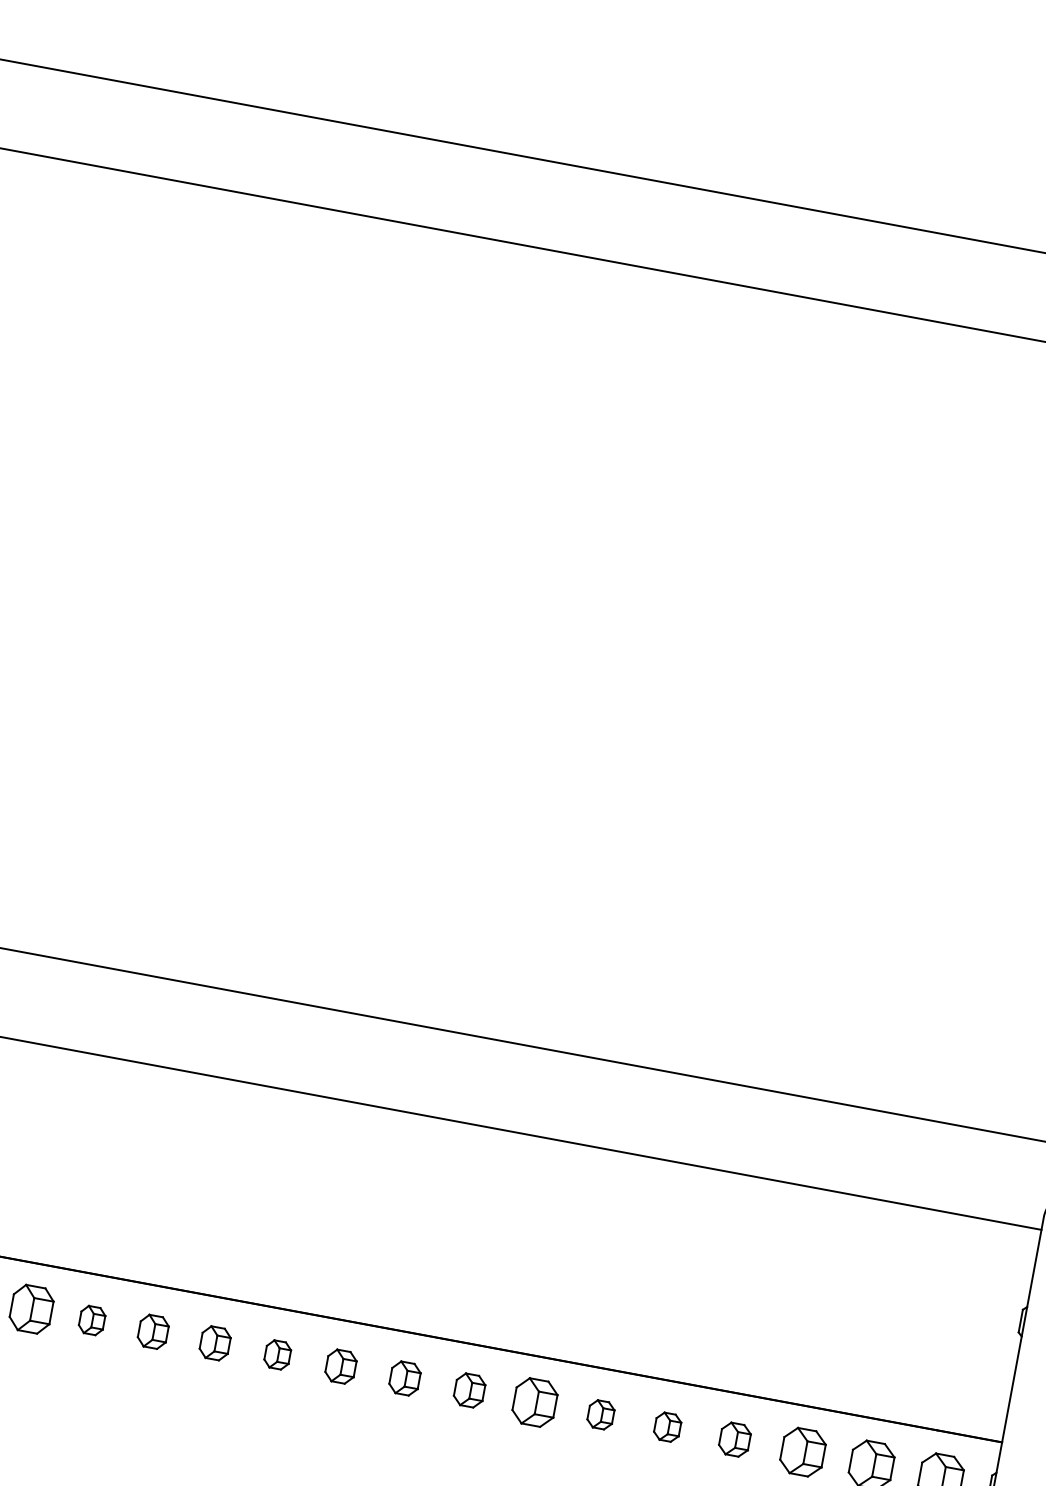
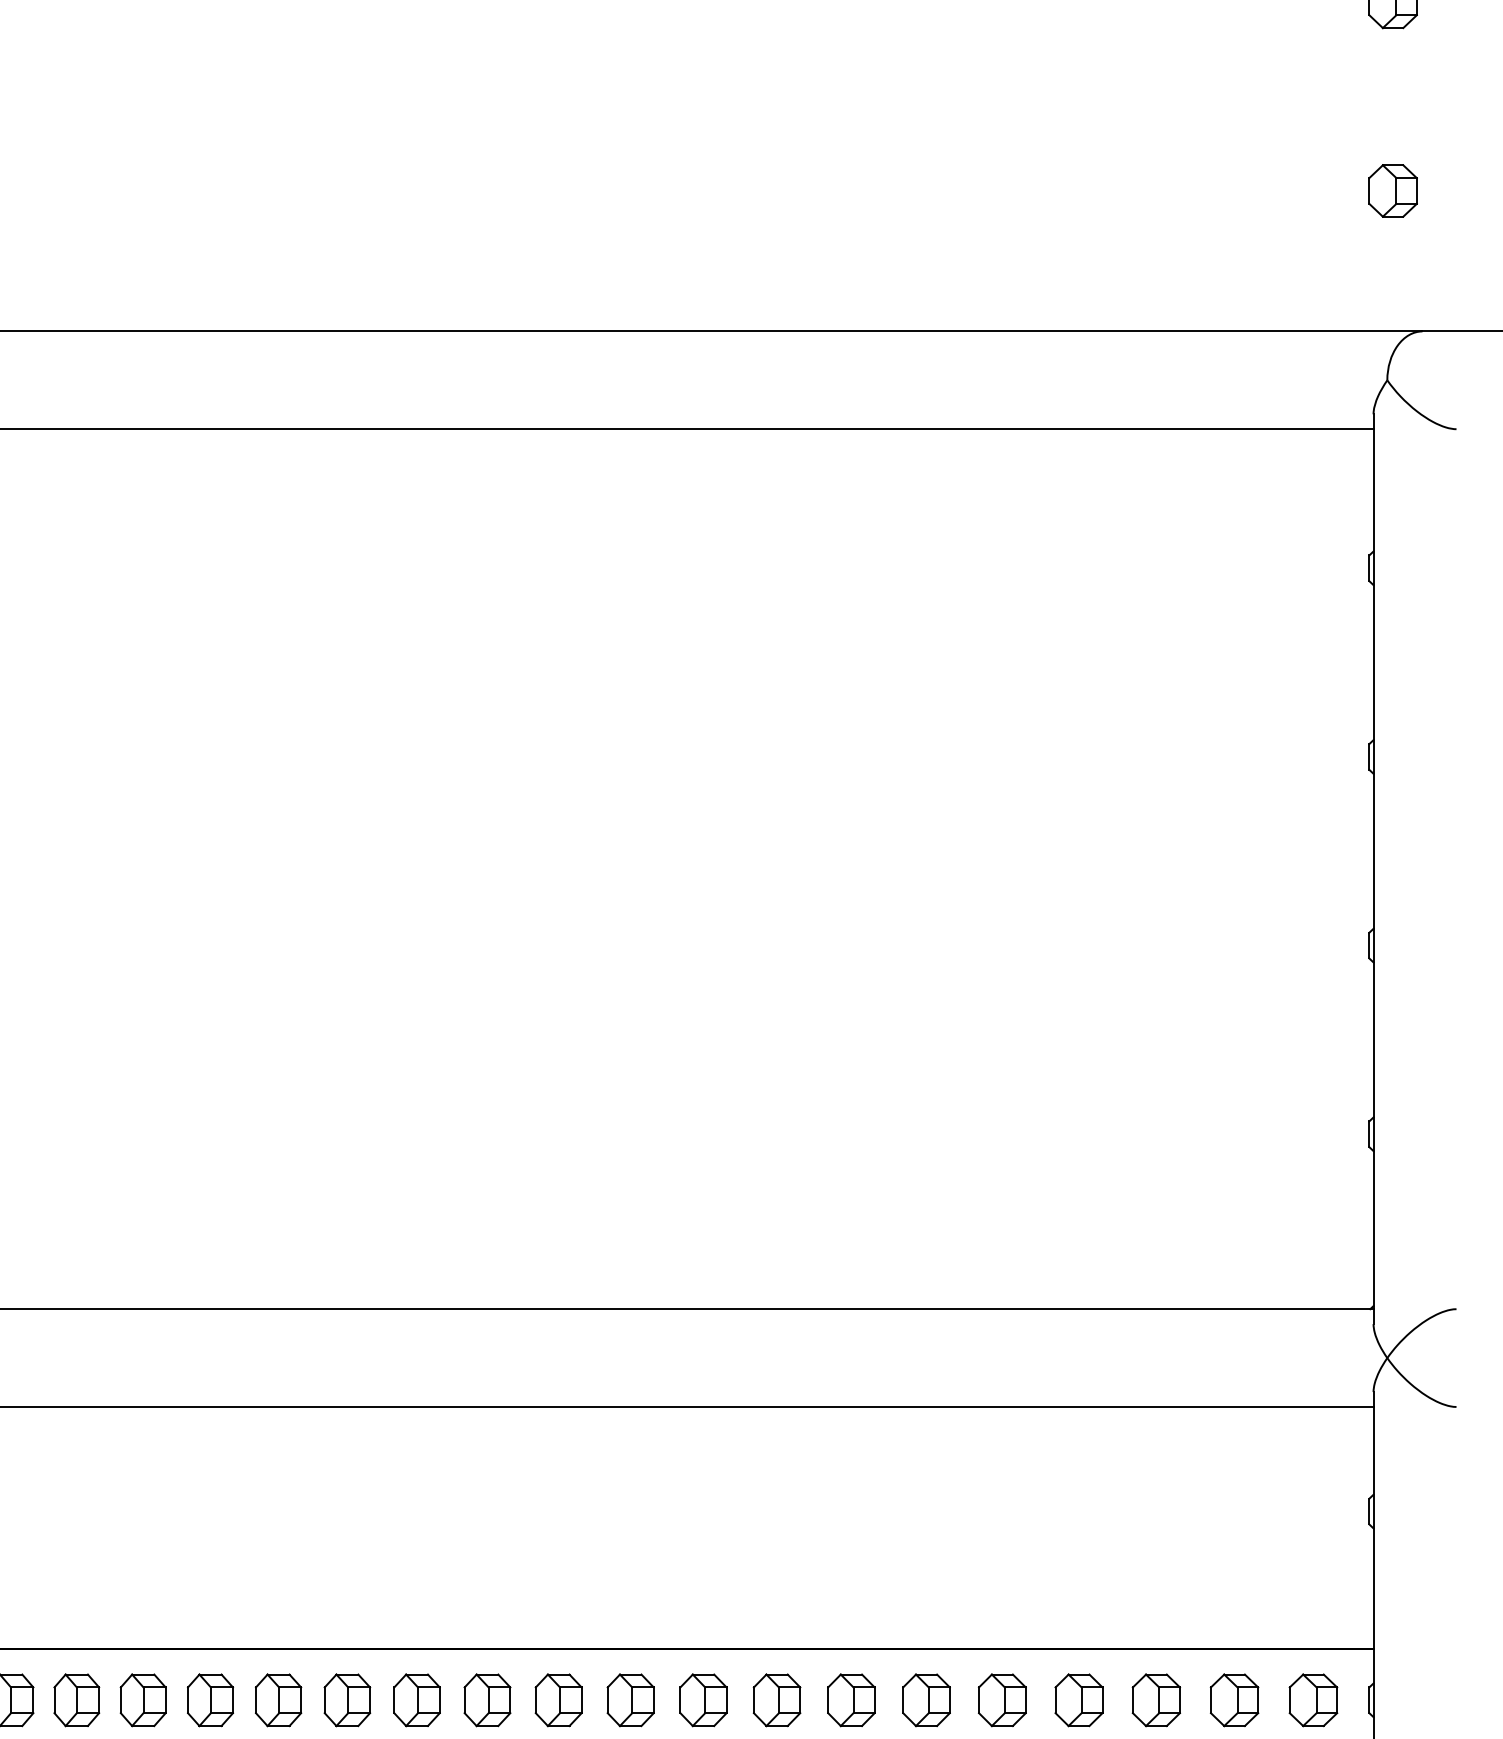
part: (92, 1320) -> (347, 1700), size x1.67
part: (152, 1331) -> (416, 1700), size x1.43
part: (215, 1343) -> (487, 1700), size x1.43
part: (277, 1355) -> (558, 1700), size x1.67
part: (340, 1366) -> (630, 1700), size x1.43
part: (404, 1378) -> (703, 1700), size x1.43
part: (469, 1390) -> (776, 1700), size x1.43
part: (600, 1414) -> (926, 1700), size x1.67
part: (667, 1427) -> (1002, 1700), size x1.67
part: (734, 1439) -> (1078, 1700), size x1.43

